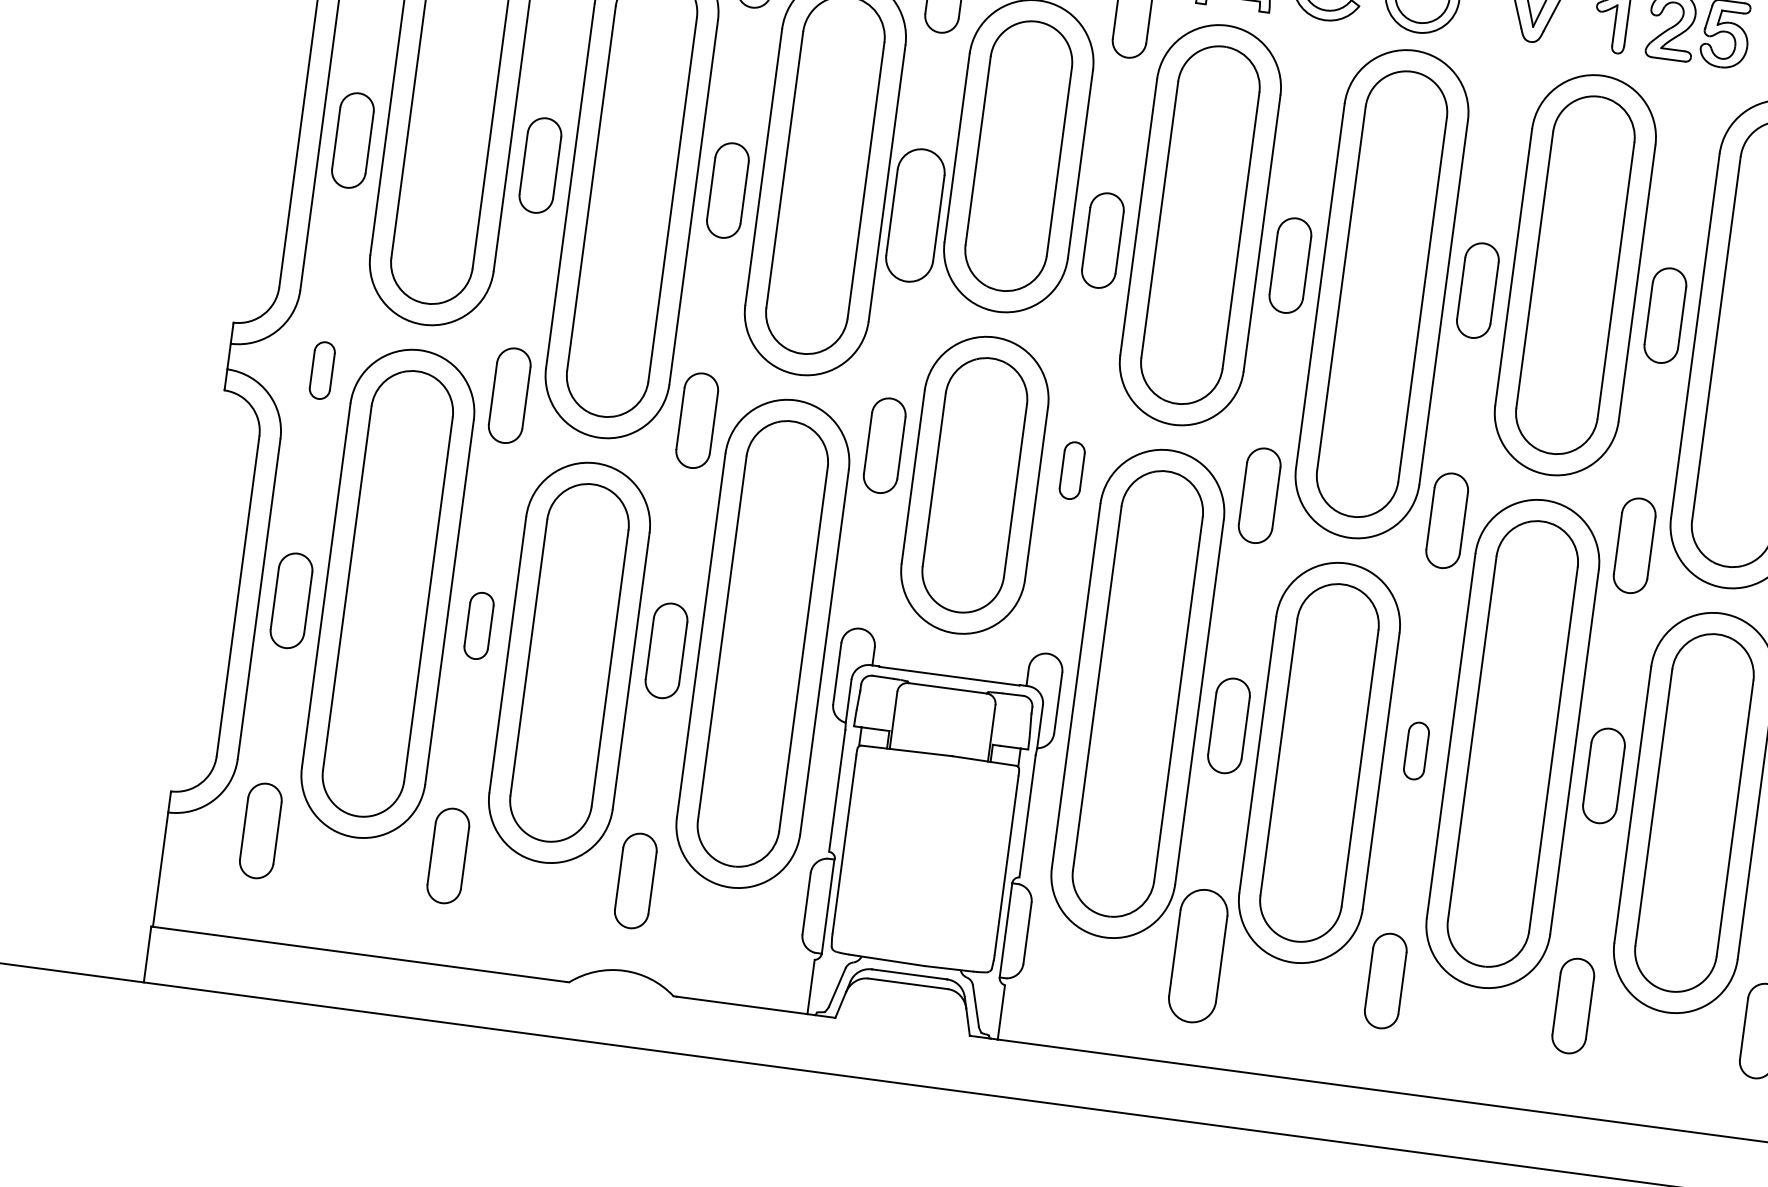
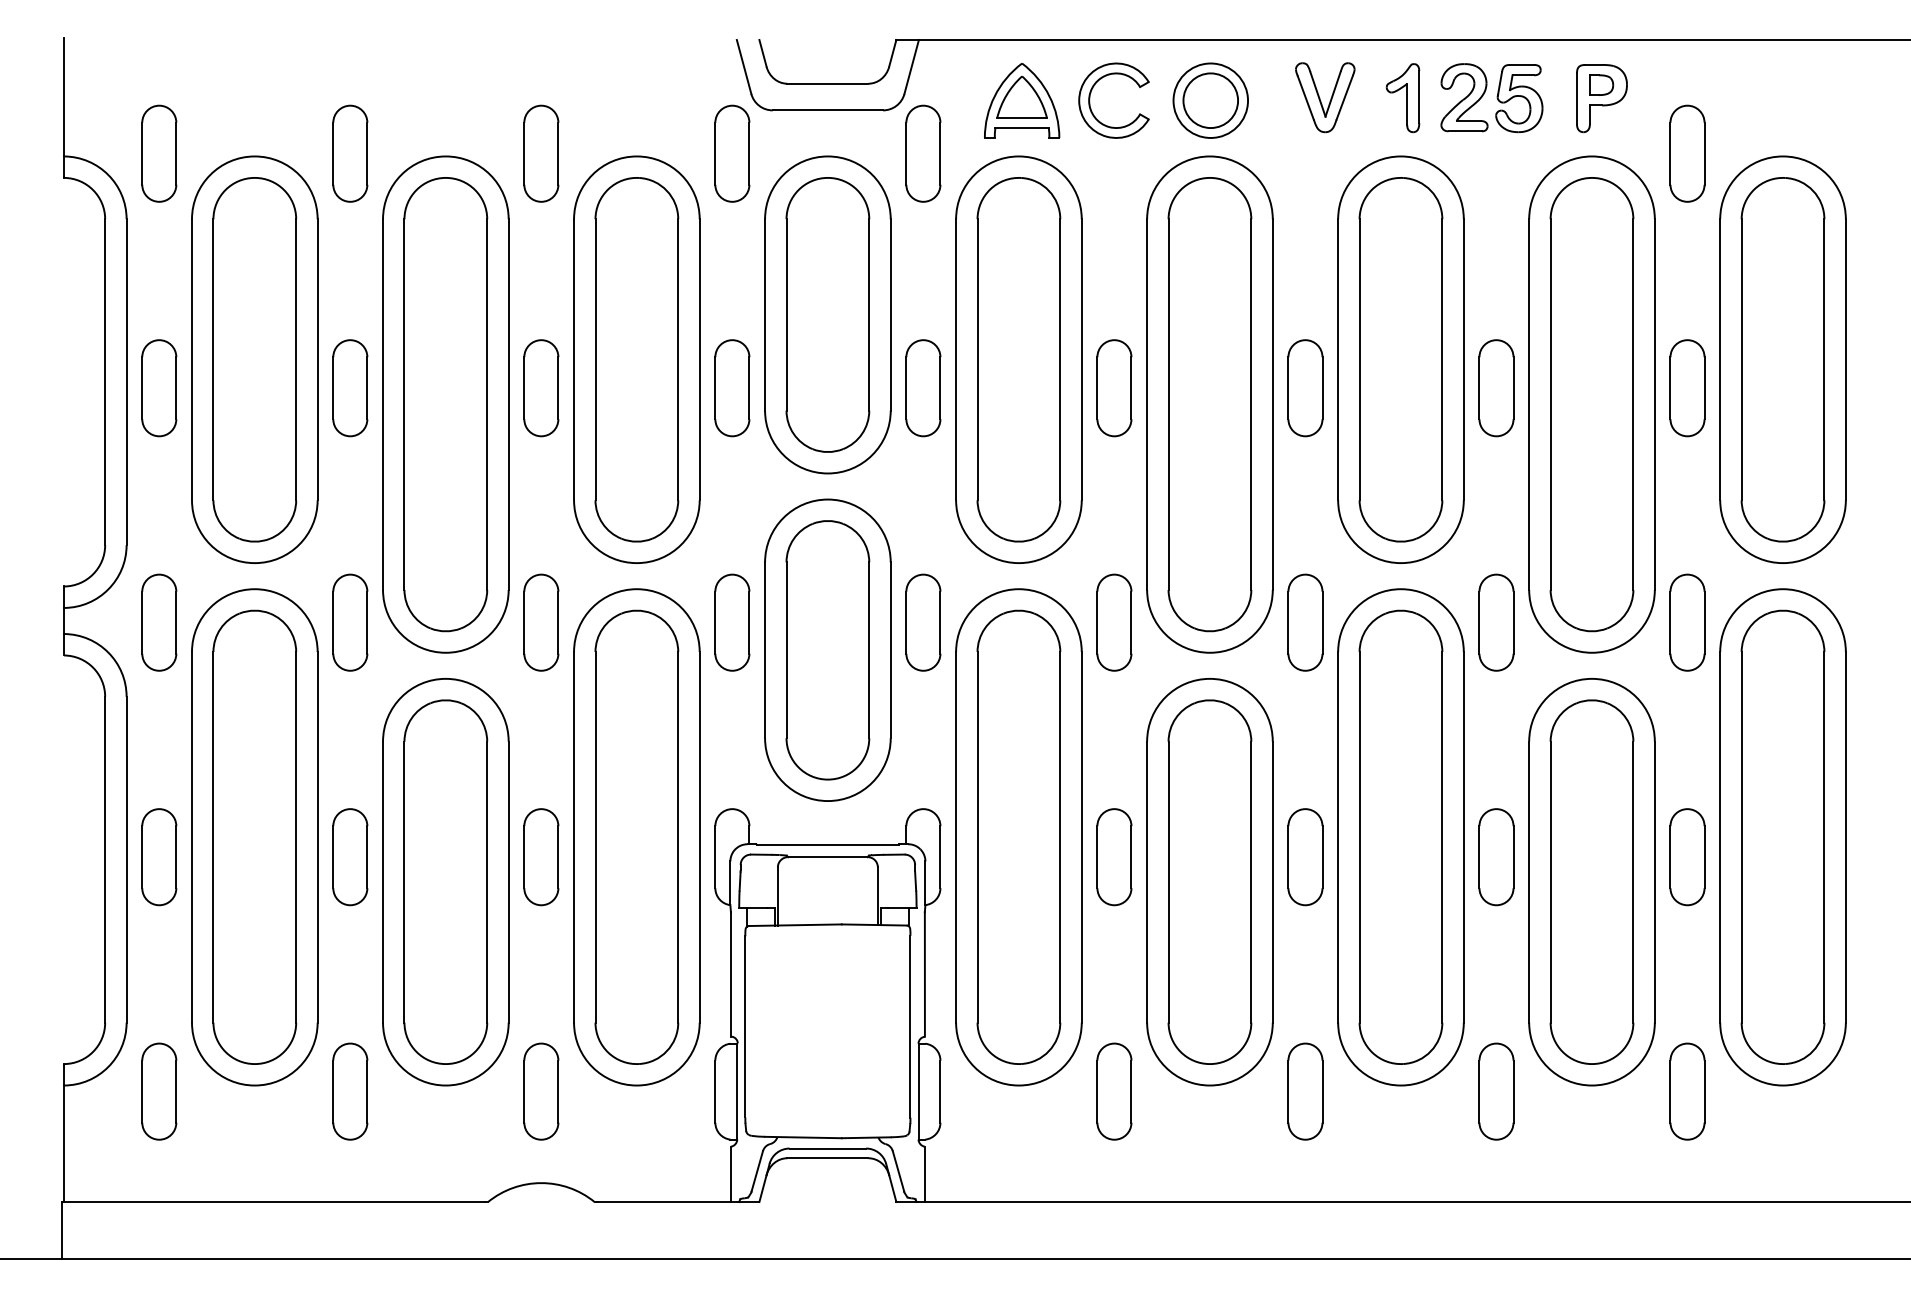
part: (915, 215) -> (732, 388), size x0.71
part: (322, 370) -> (159, 622), size x1.67
part: (1072, 470) -> (923, 622), size x1.67
part: (479, 626) -> (350, 857), size x1.43
part: (1416, 751) -> (1305, 857), size x1.67
part: (1198, 955) -> (1114, 1091), size x0.71

